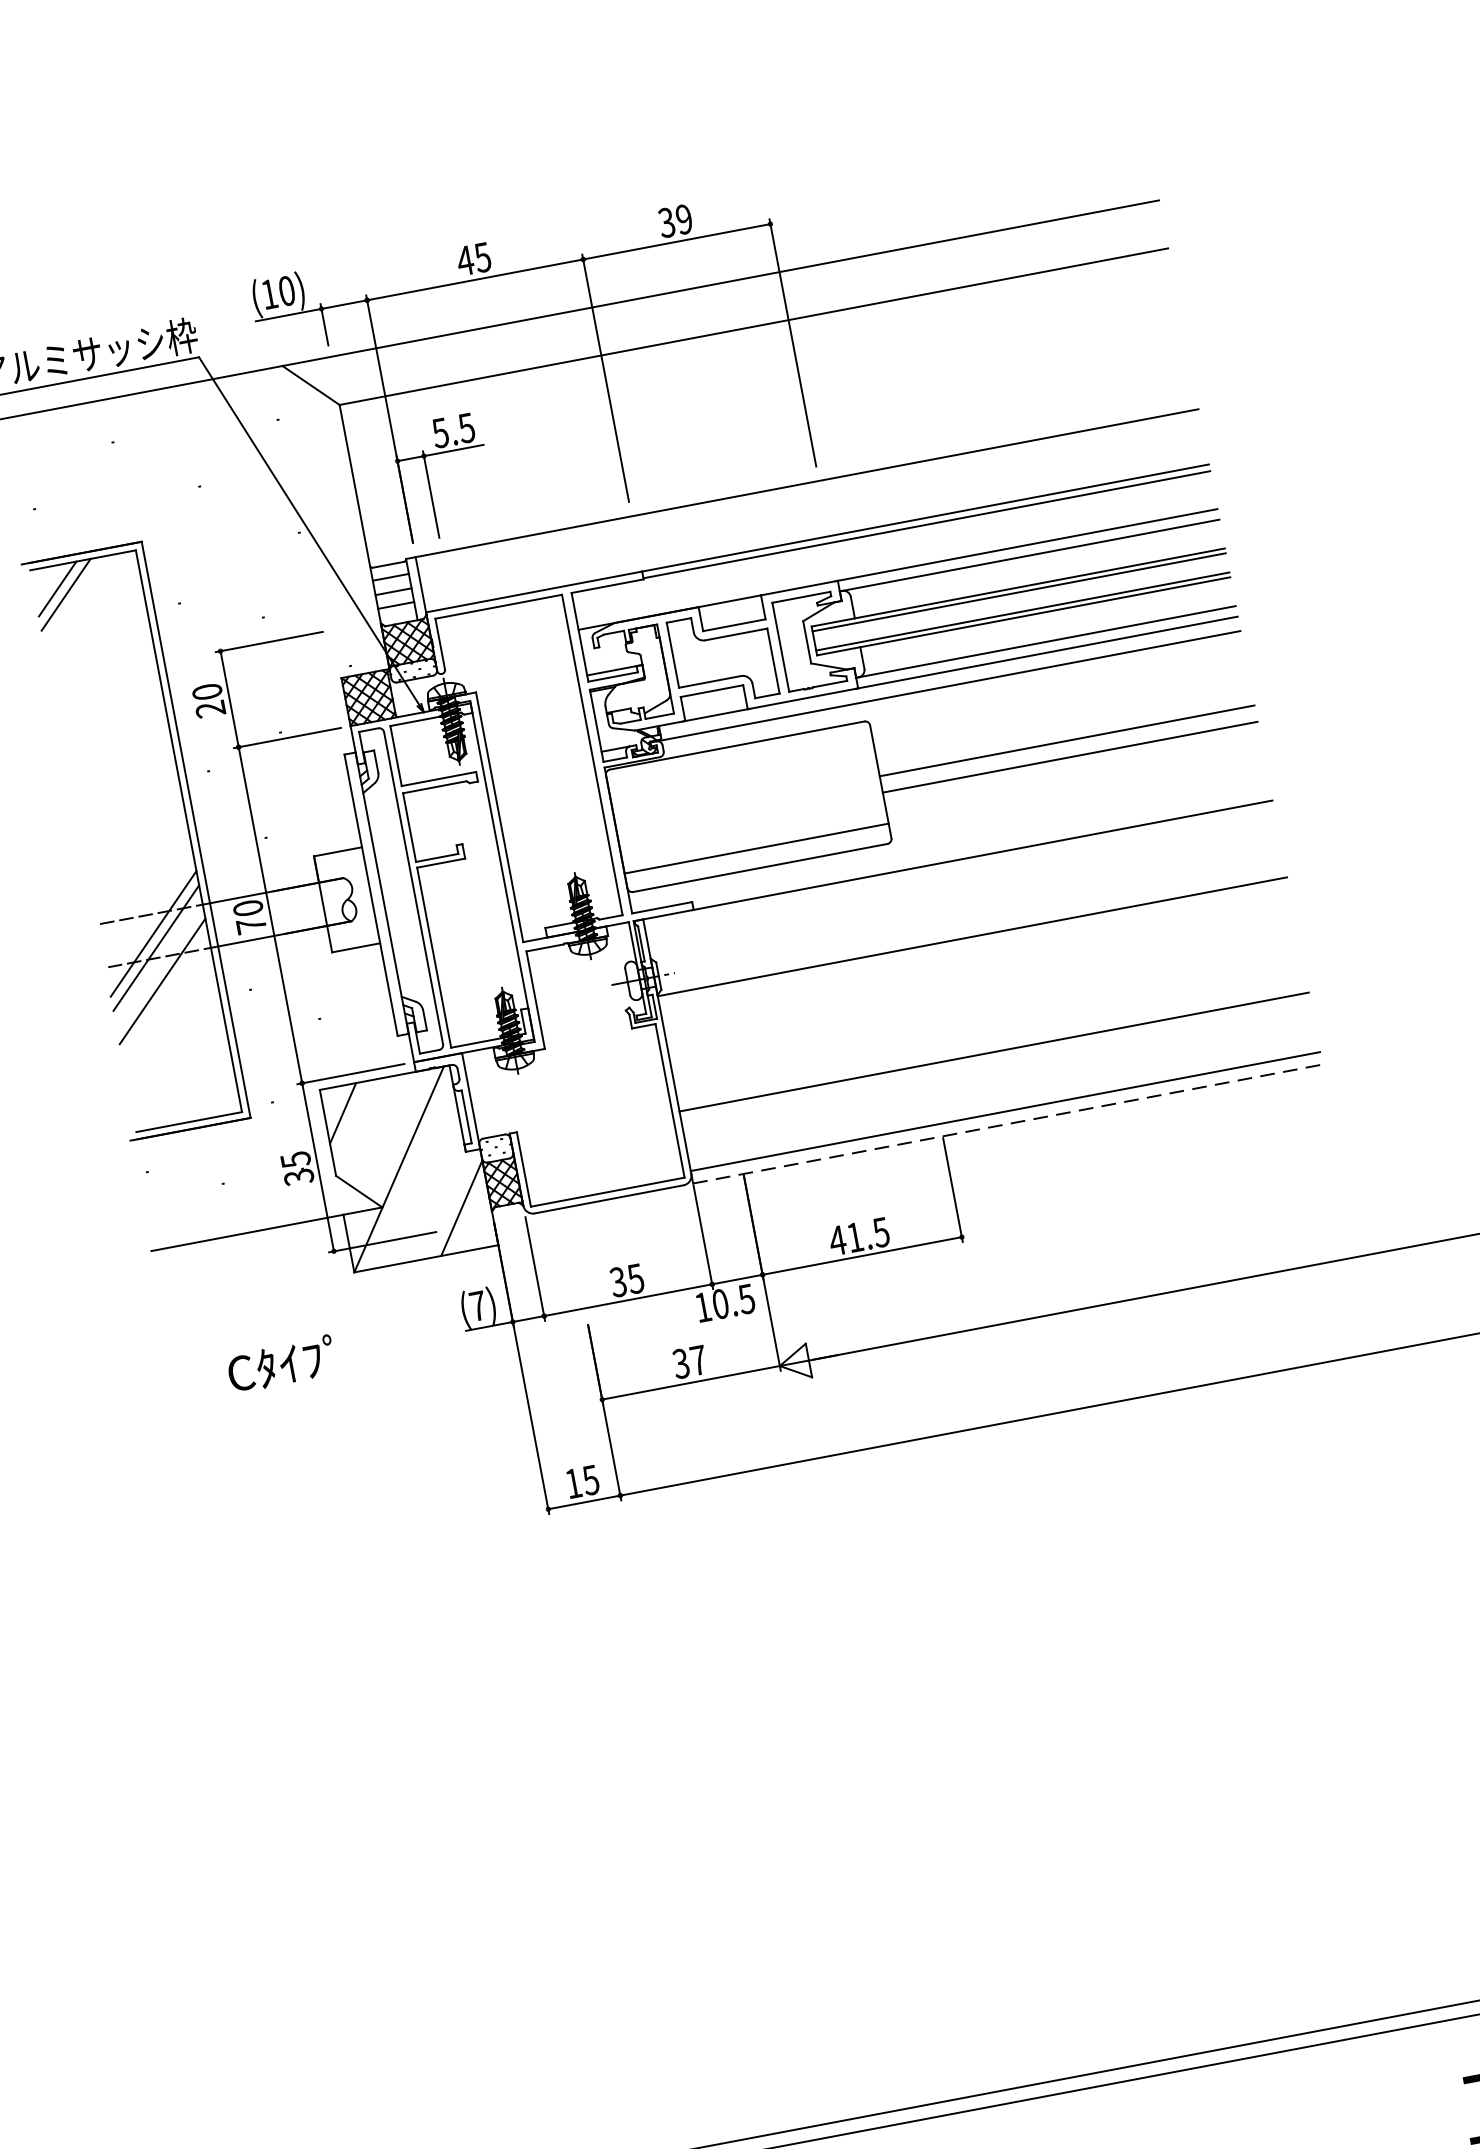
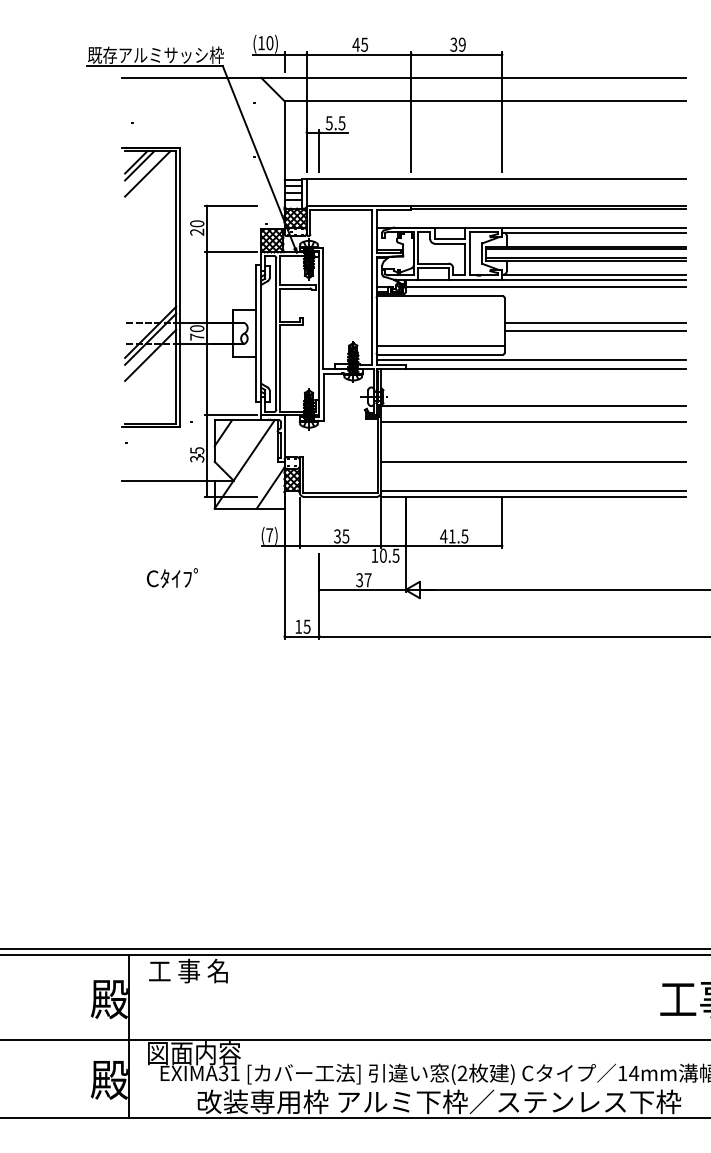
line: (85, 607) -> (147, 173), added
line: (949, 841) -> (531, 359), added
line: (978, 970) -> (533, 422), added
line: (1007, 1123) -> (533, 496), dashed -> solid
text: (281, 1362) -> (172, 577), moved

